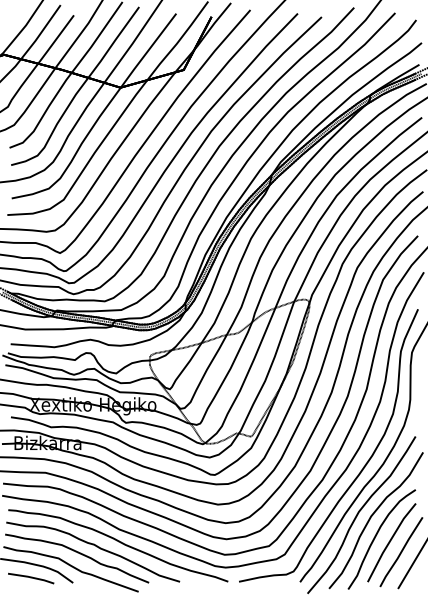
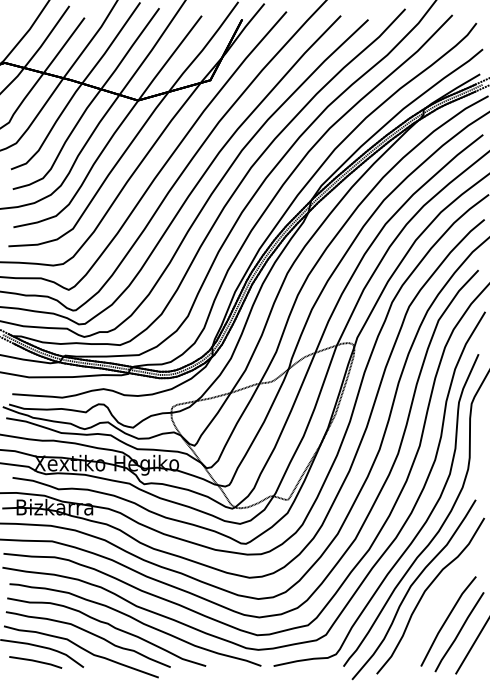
curve: (376, 536) -> (431, 614), removed

